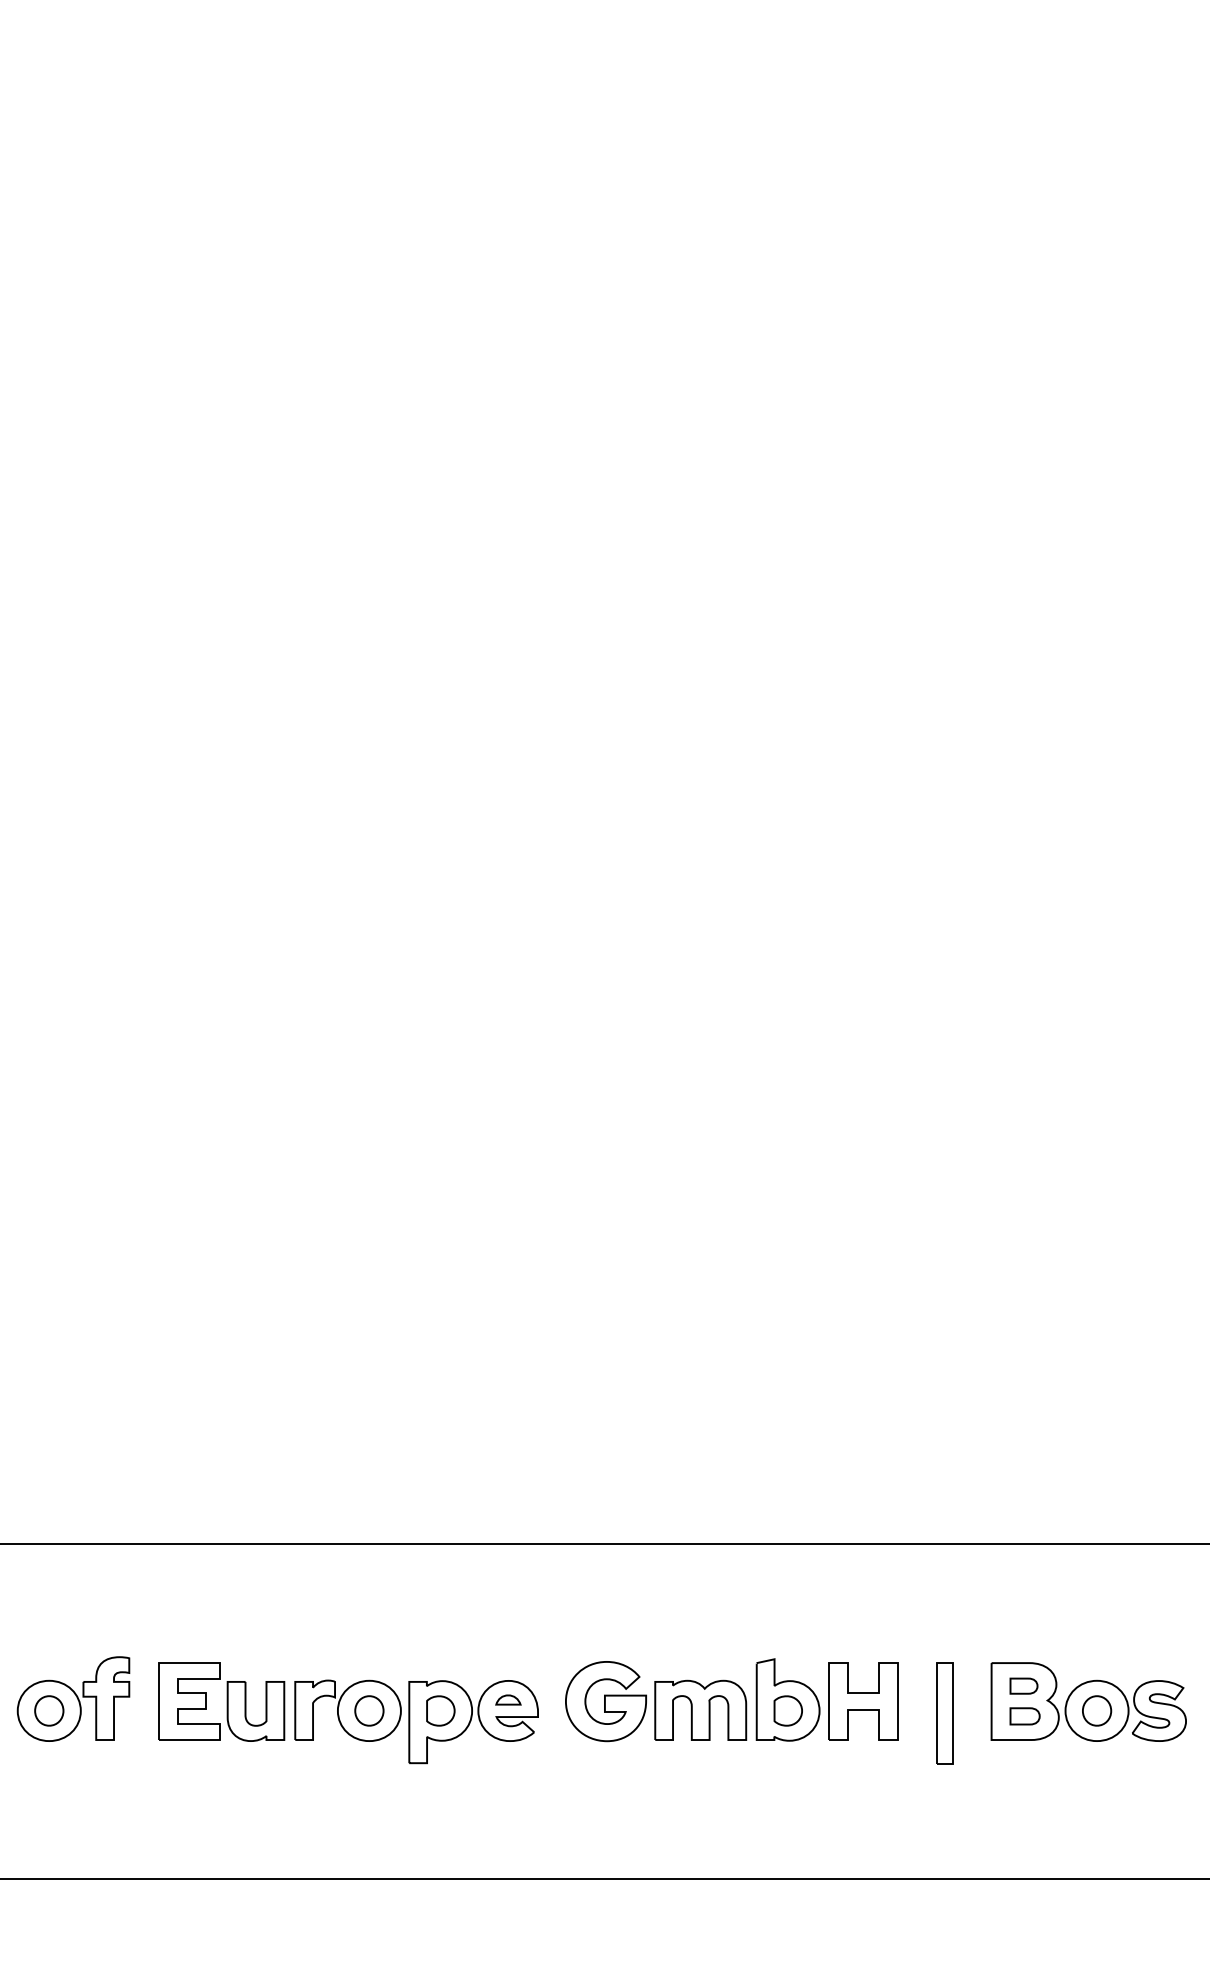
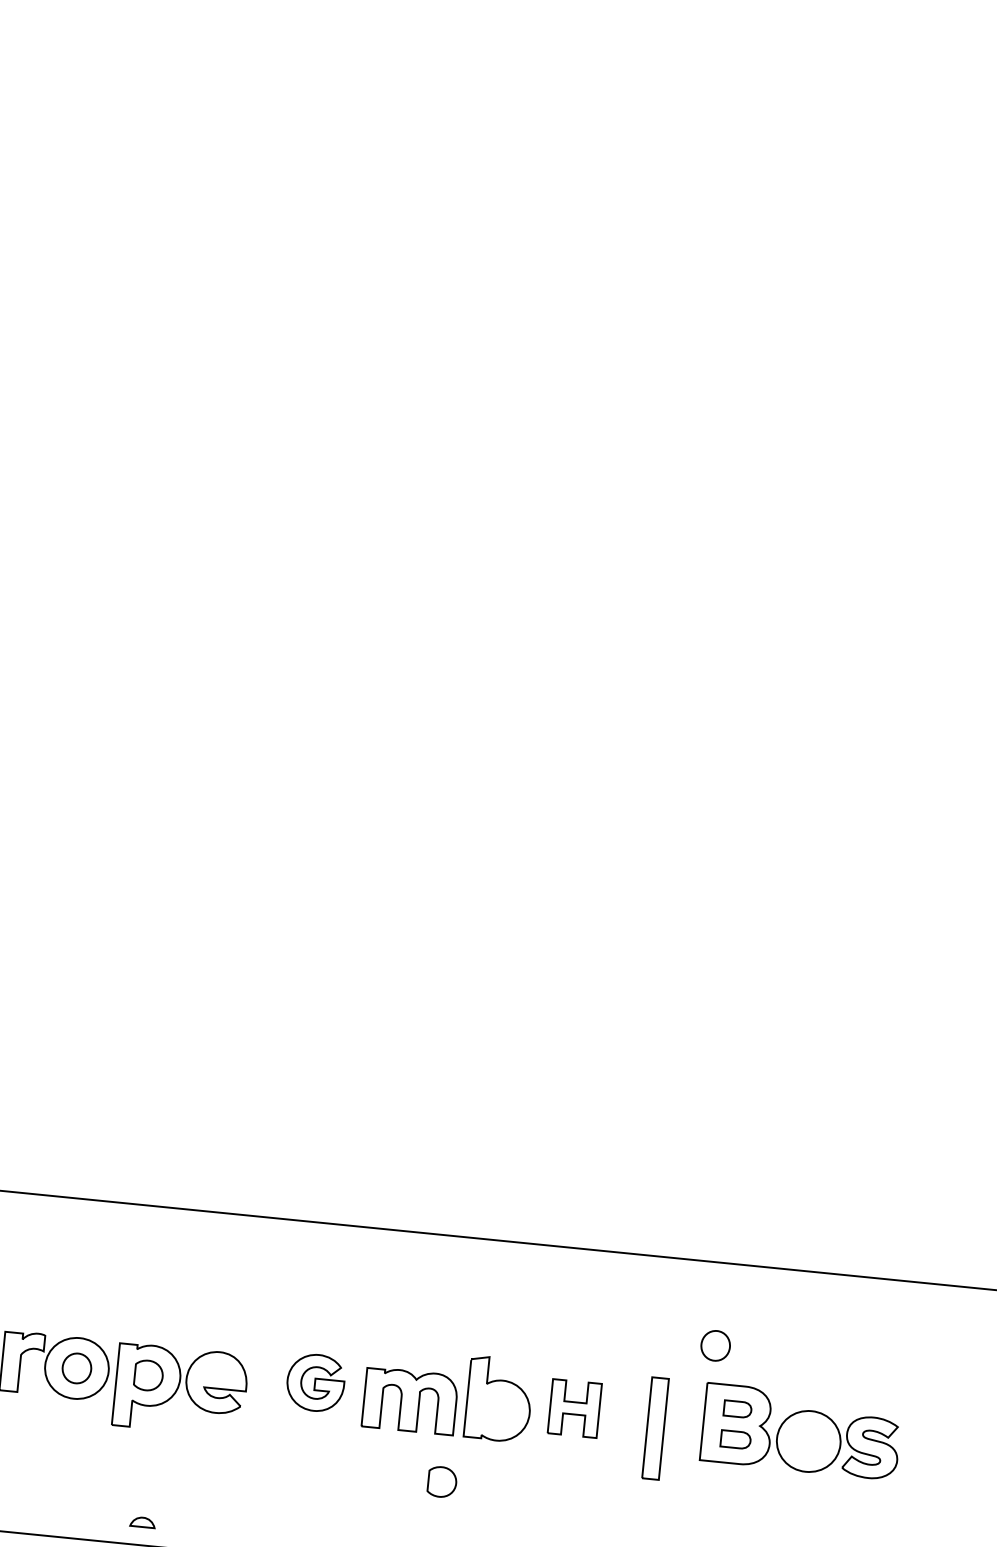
part: (508, 1699) -> (142, 1521), moved
part: (605, 1701) -> (315, 1382), size x0.7
part: (863, 1701) -> (574, 1408), size x0.7
part: (787, 1710) -> (441, 1481), moved
part: (1097, 1710) -> (716, 1345), moved

